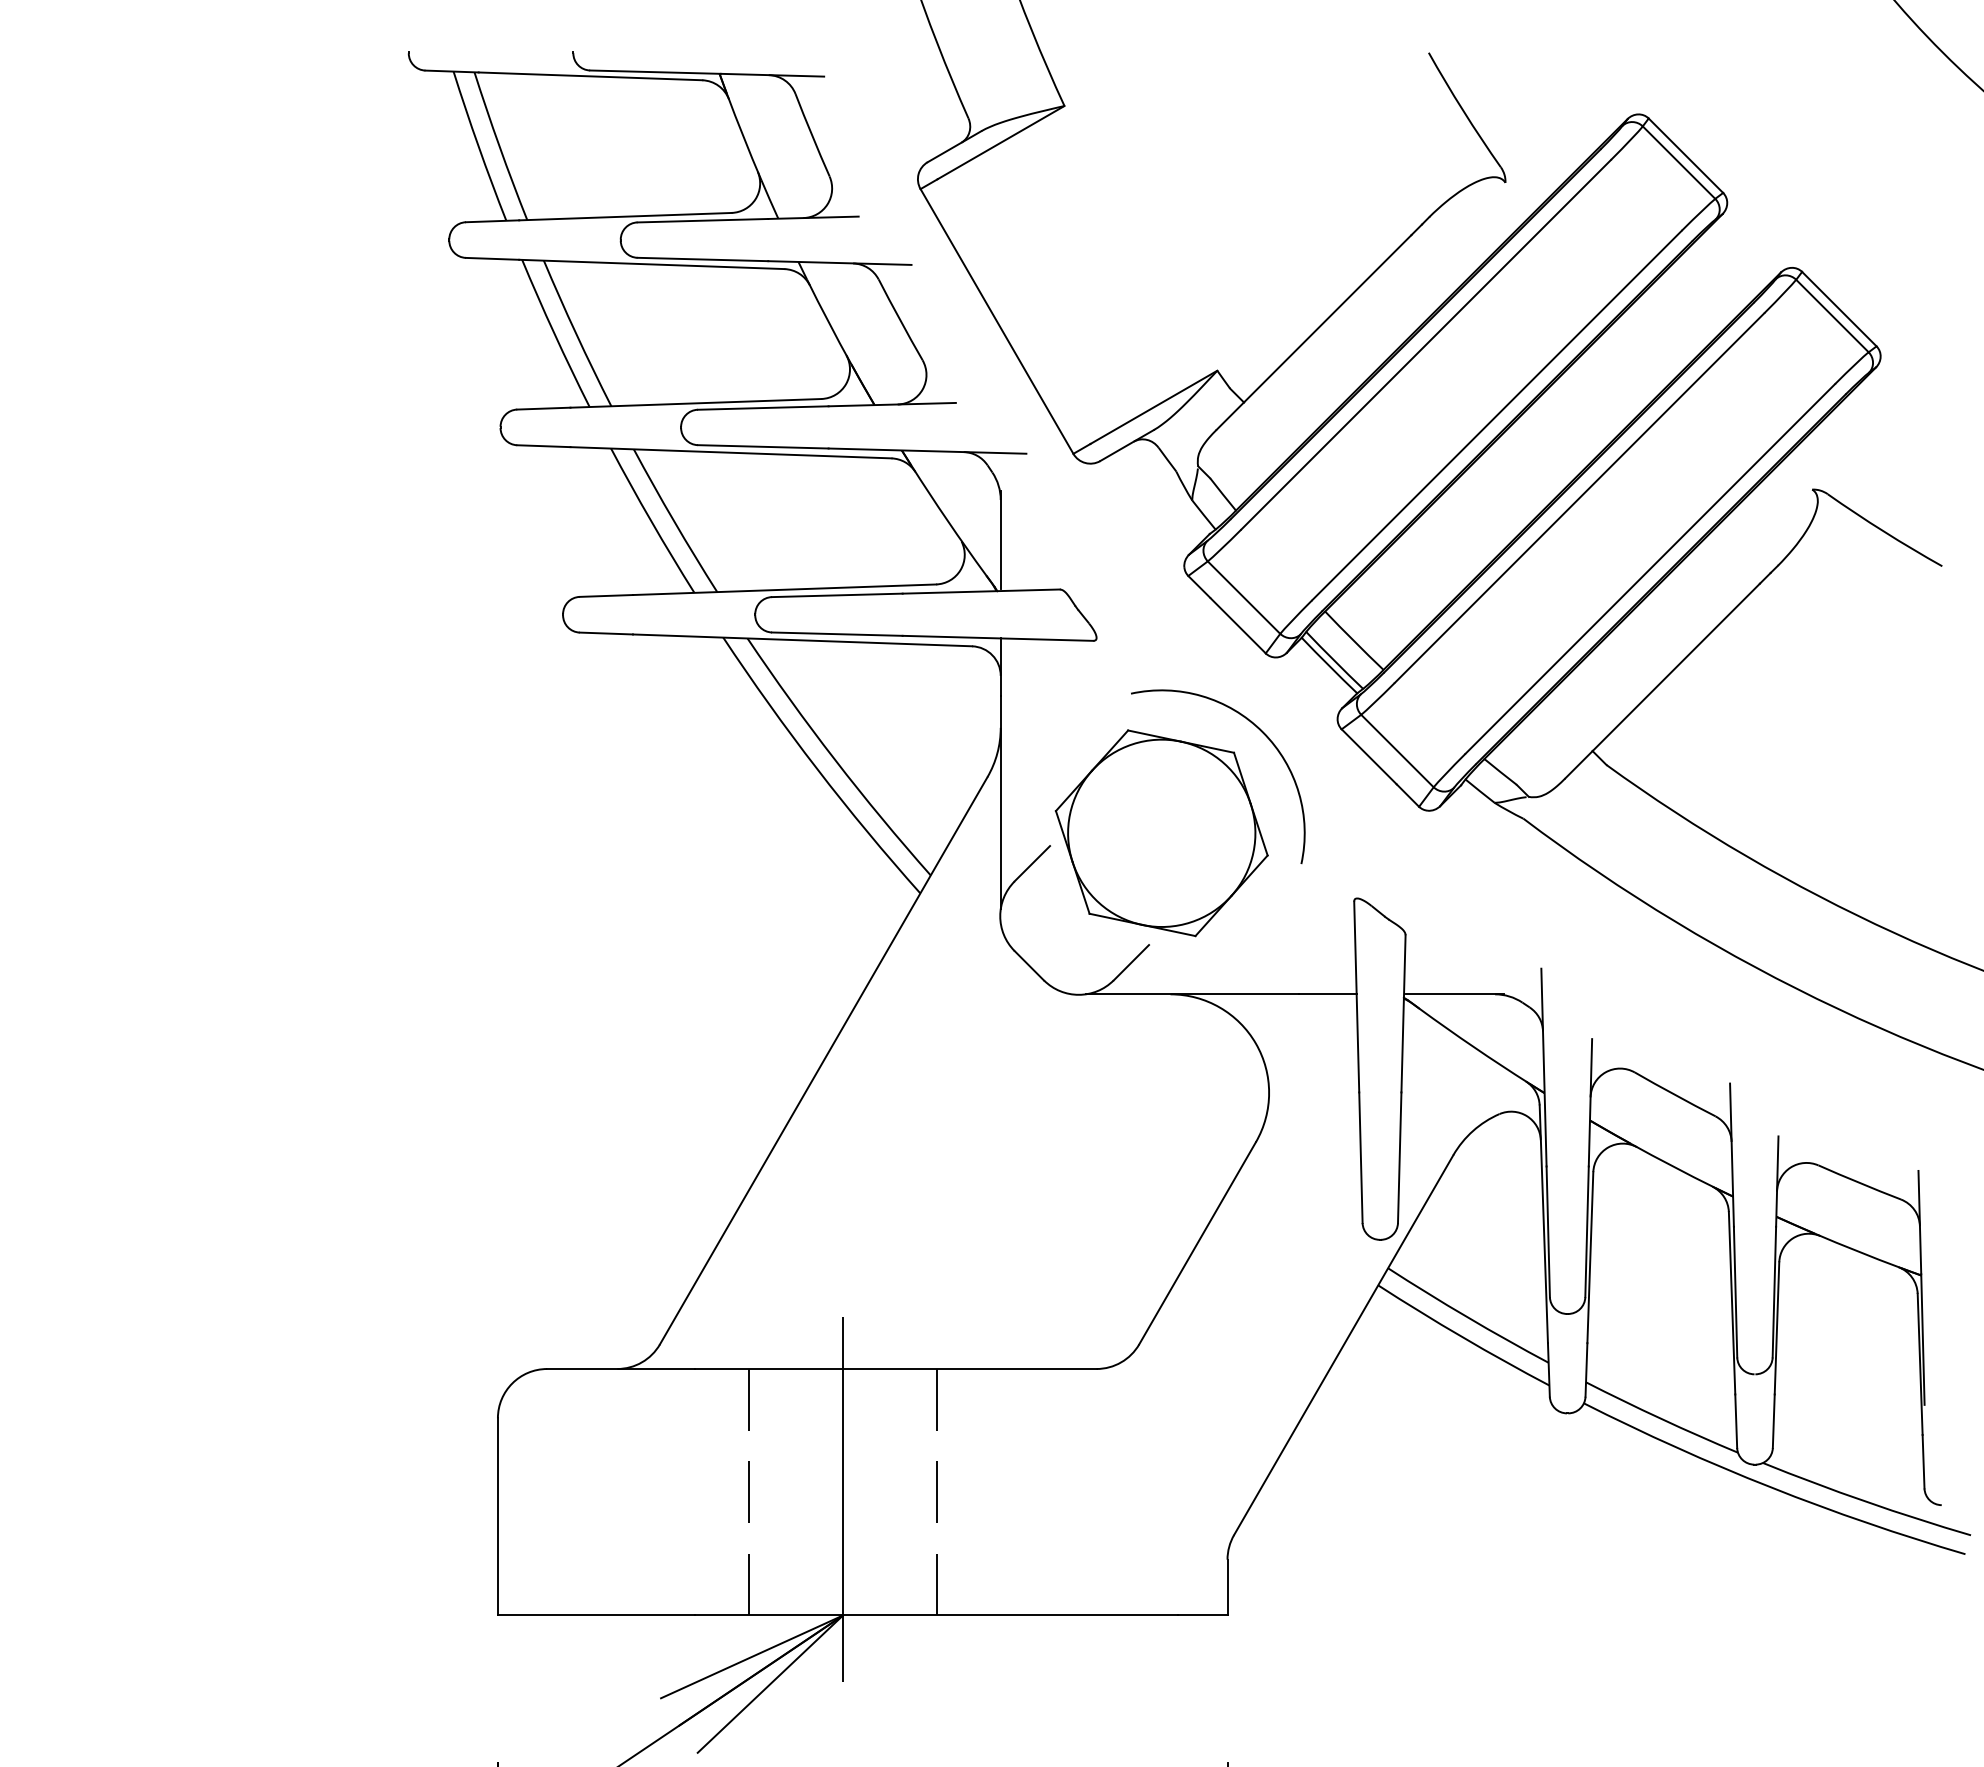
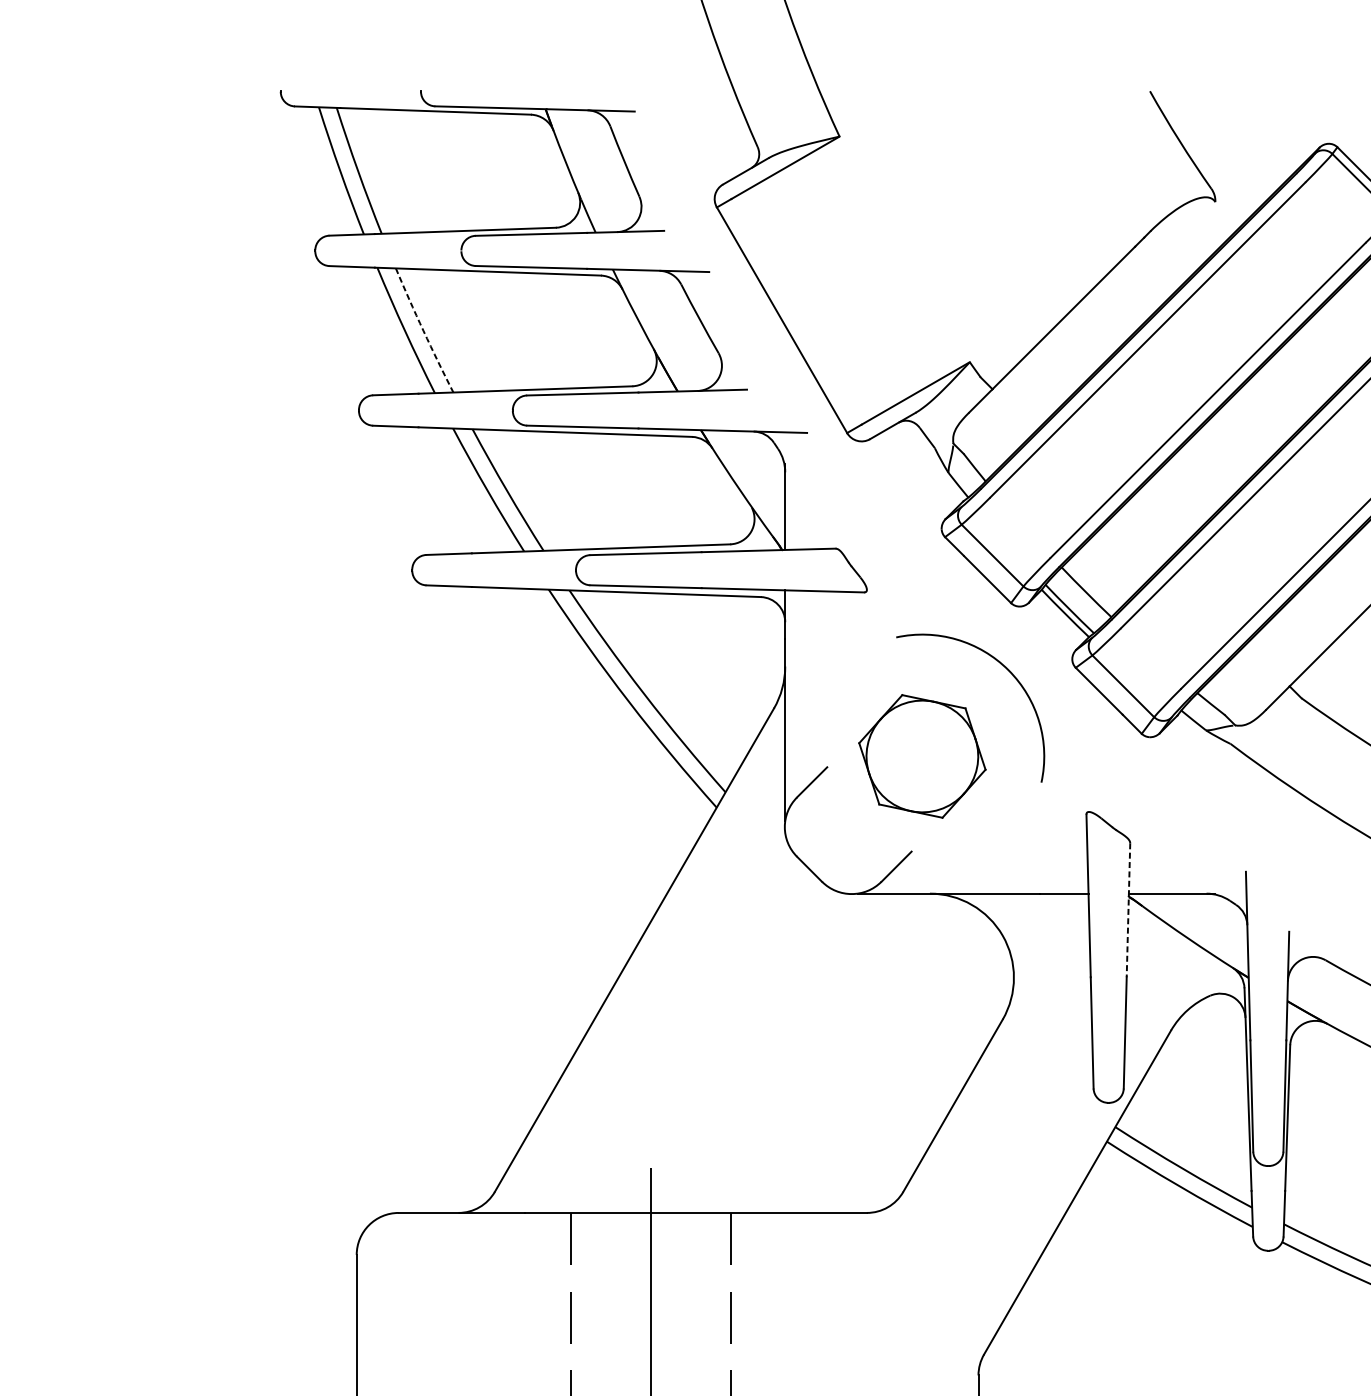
arc: (576, 334) -> (423, 331), solid -> dashed
part: (1161, 833) -> (922, 756), size x0.7
line: (1403, 1013) -> (1128, 909), solid -> dashed

